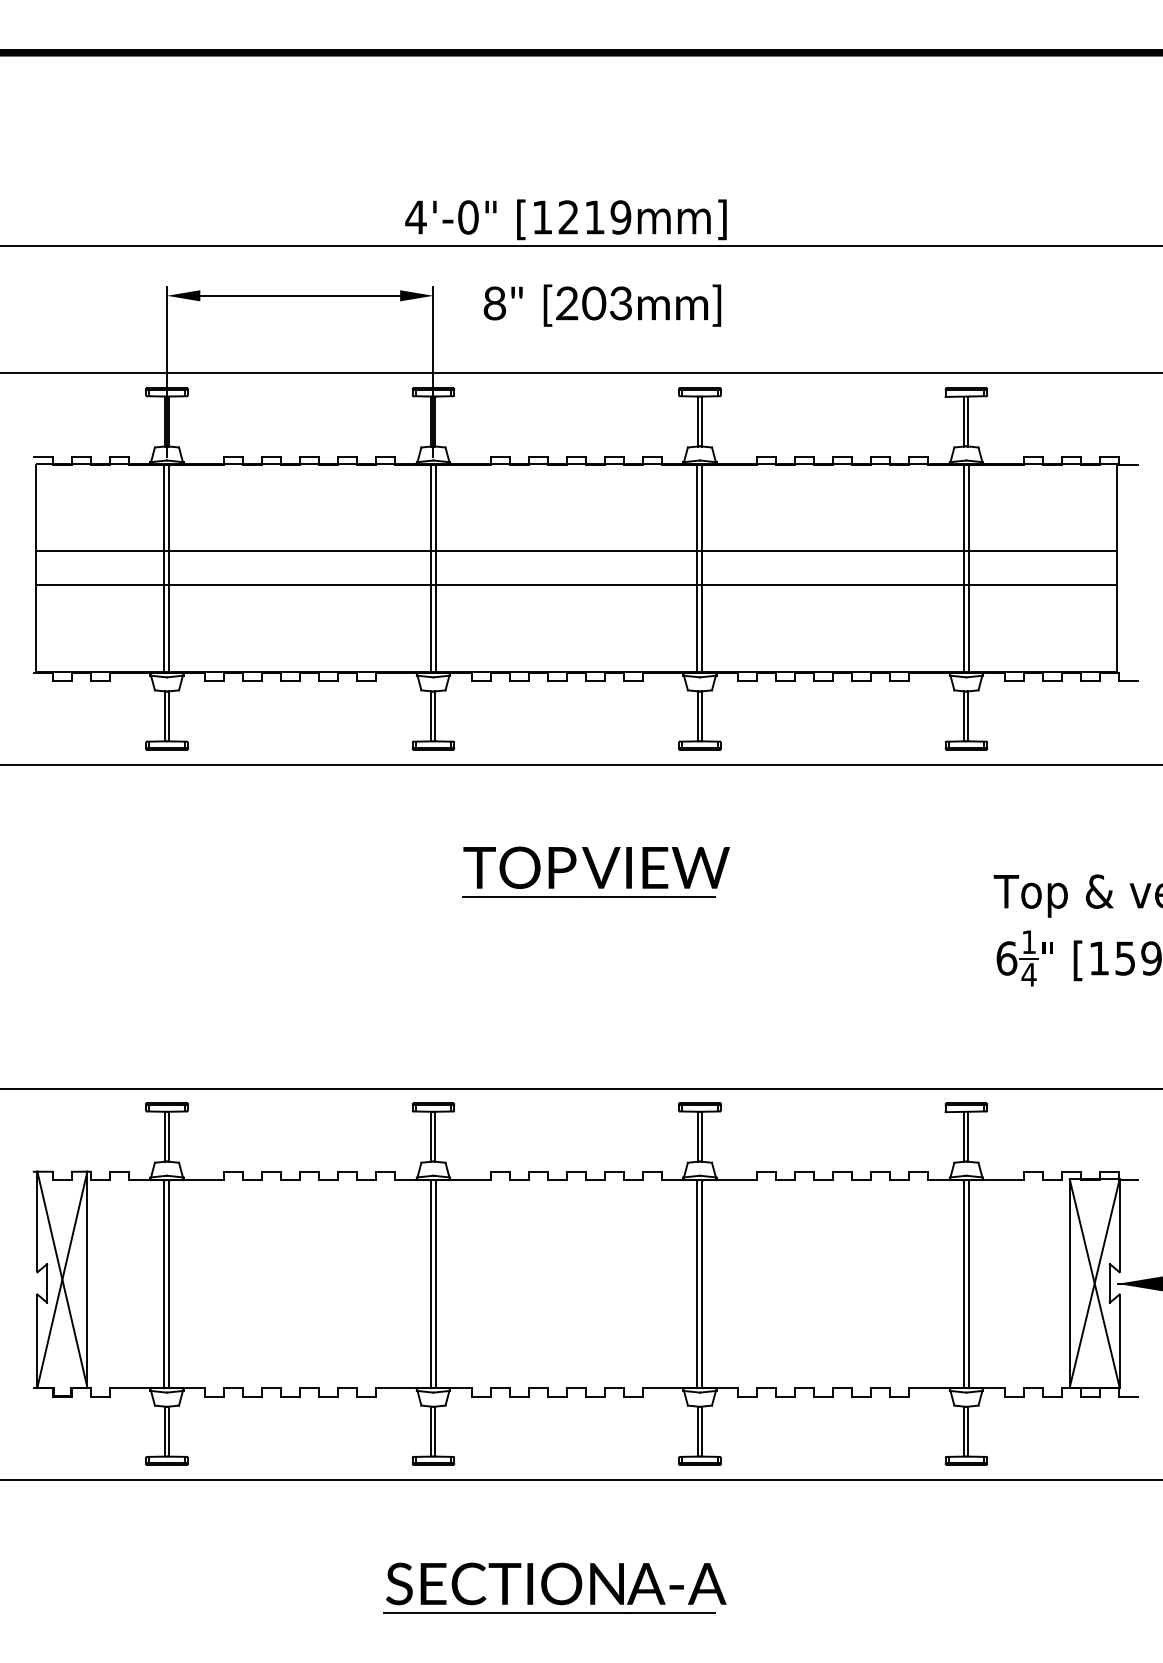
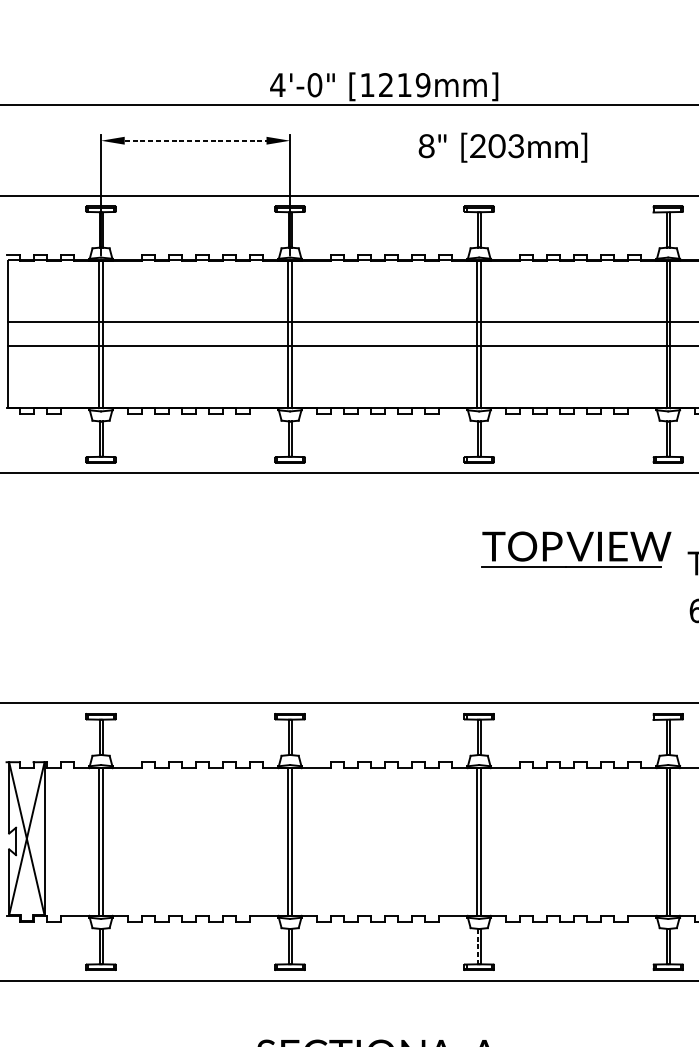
line: (300, 295) -> (195, 140), solid -> dashed
text: (602, 305) -> (503, 147), moved
part: (595, 871) -> (576, 549), moved
line: (697, 1431) -> (477, 946), solid -> dashed

